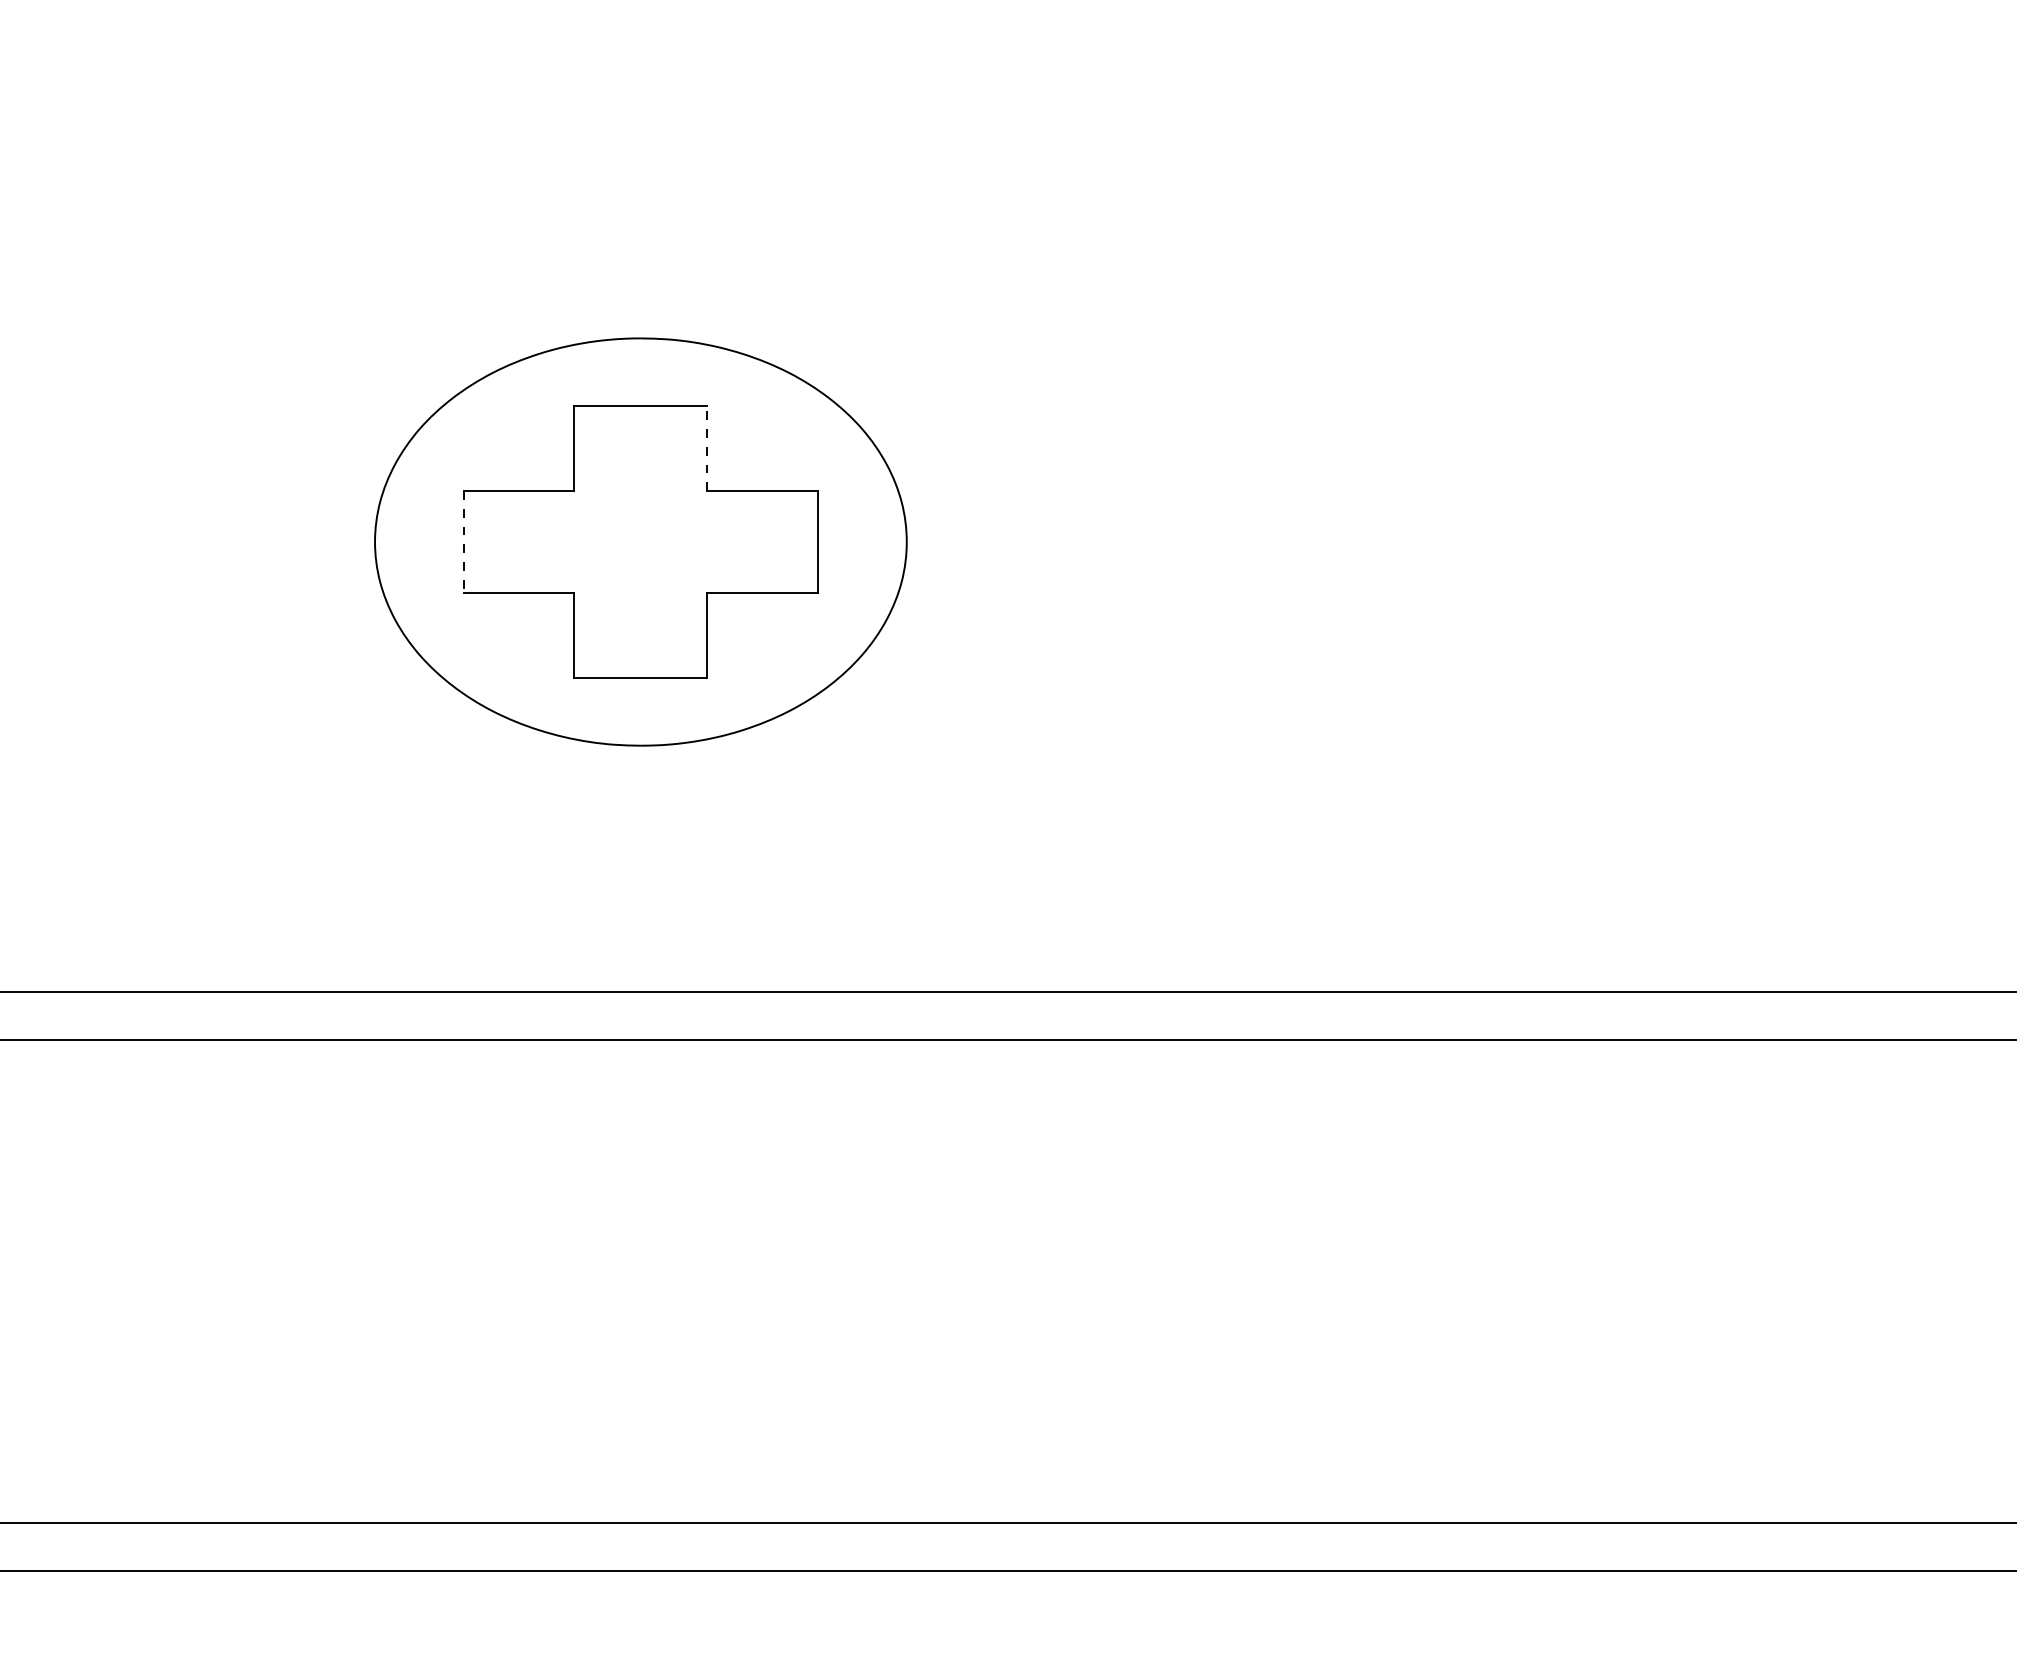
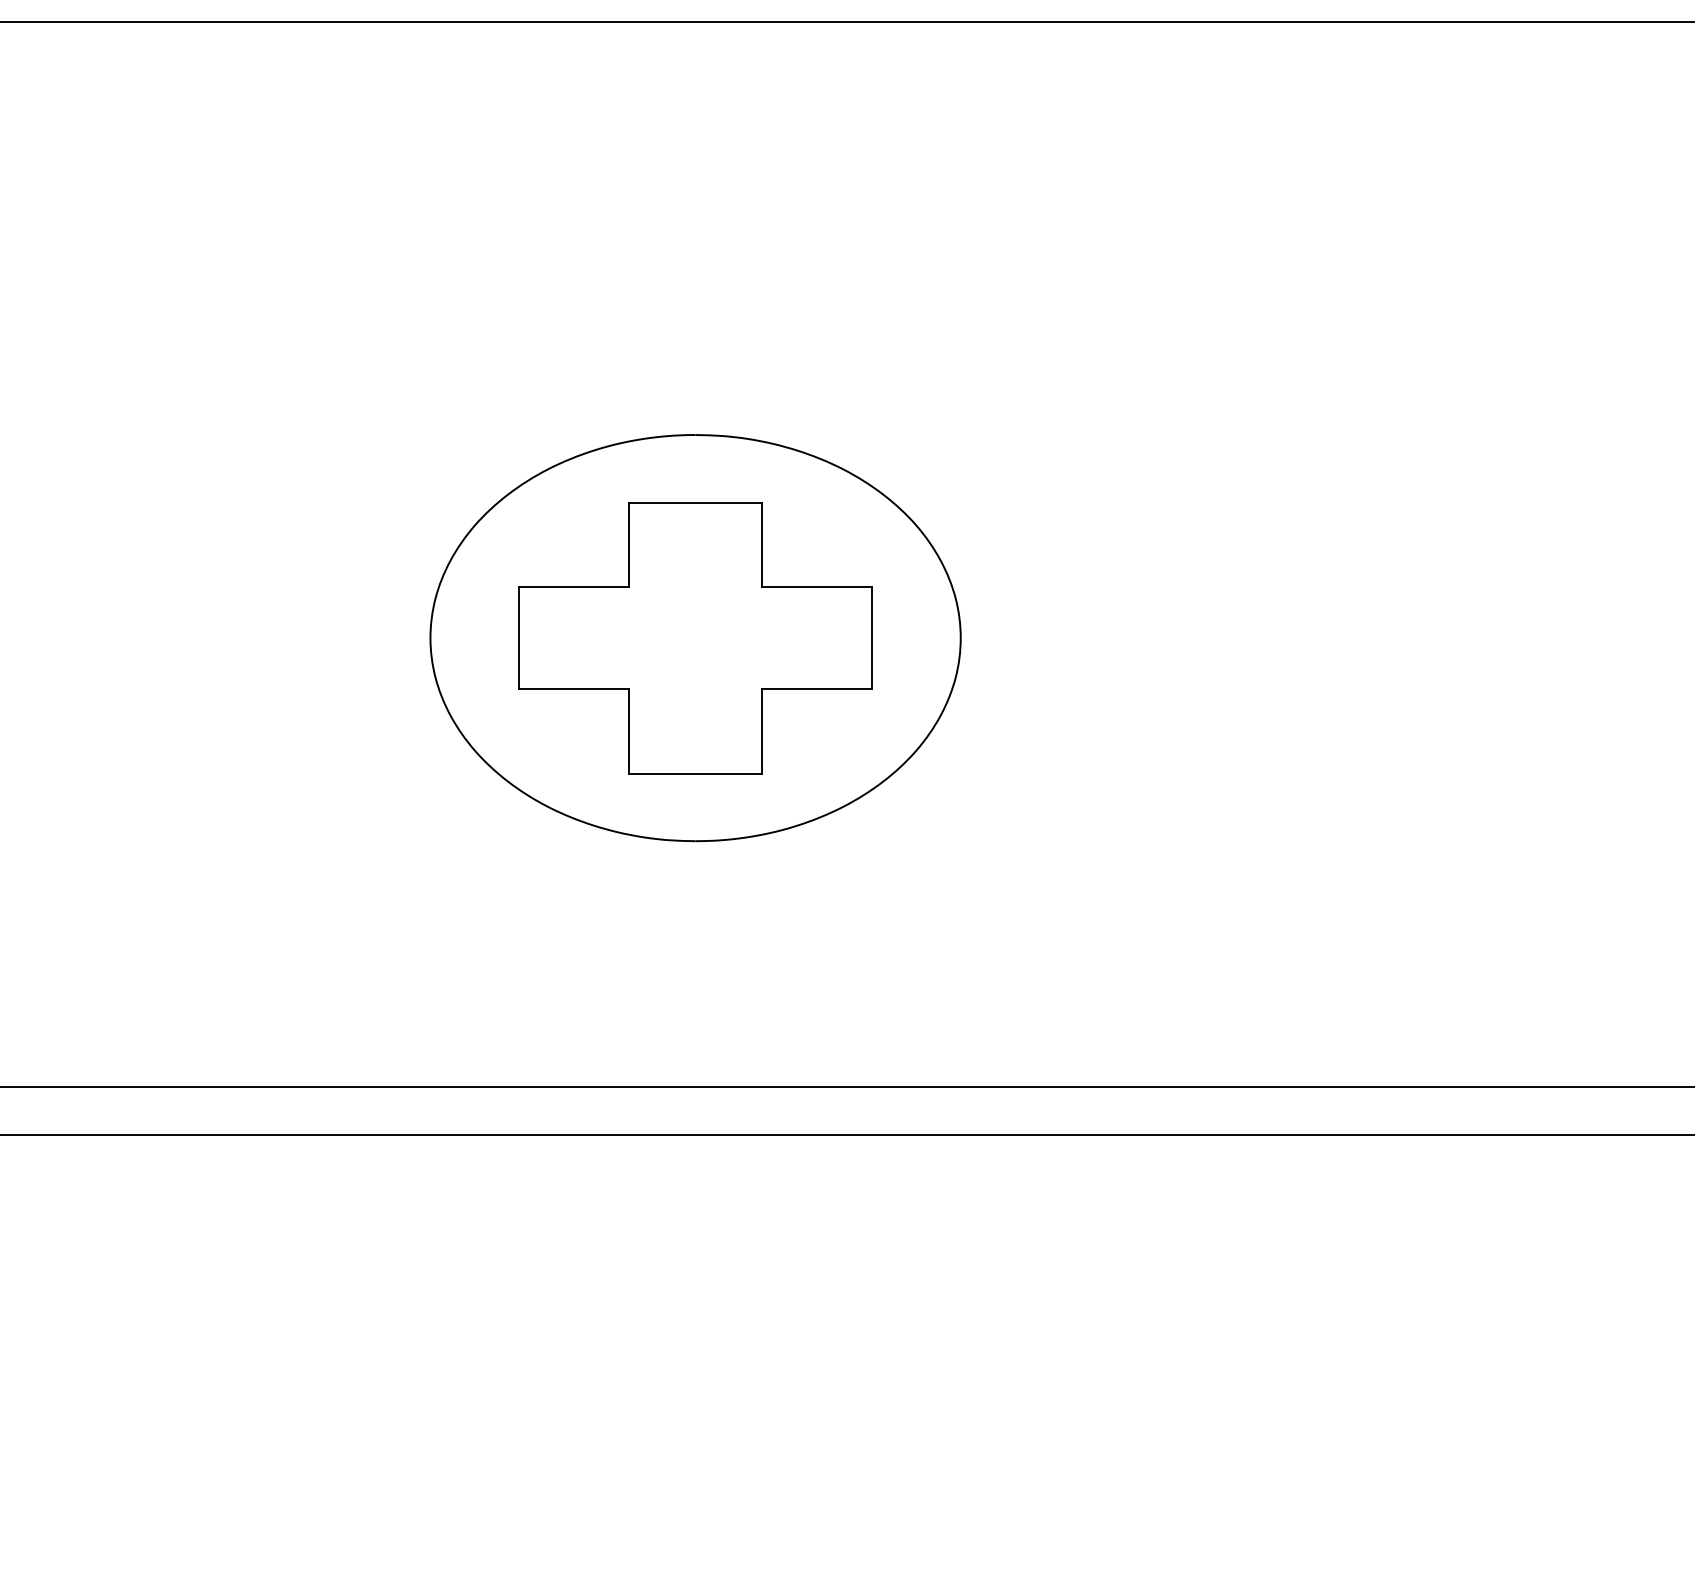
line: (707, 448) -> (762, 544), dashed -> solid
line: (463, 542) -> (518, 638), dashed -> solid

